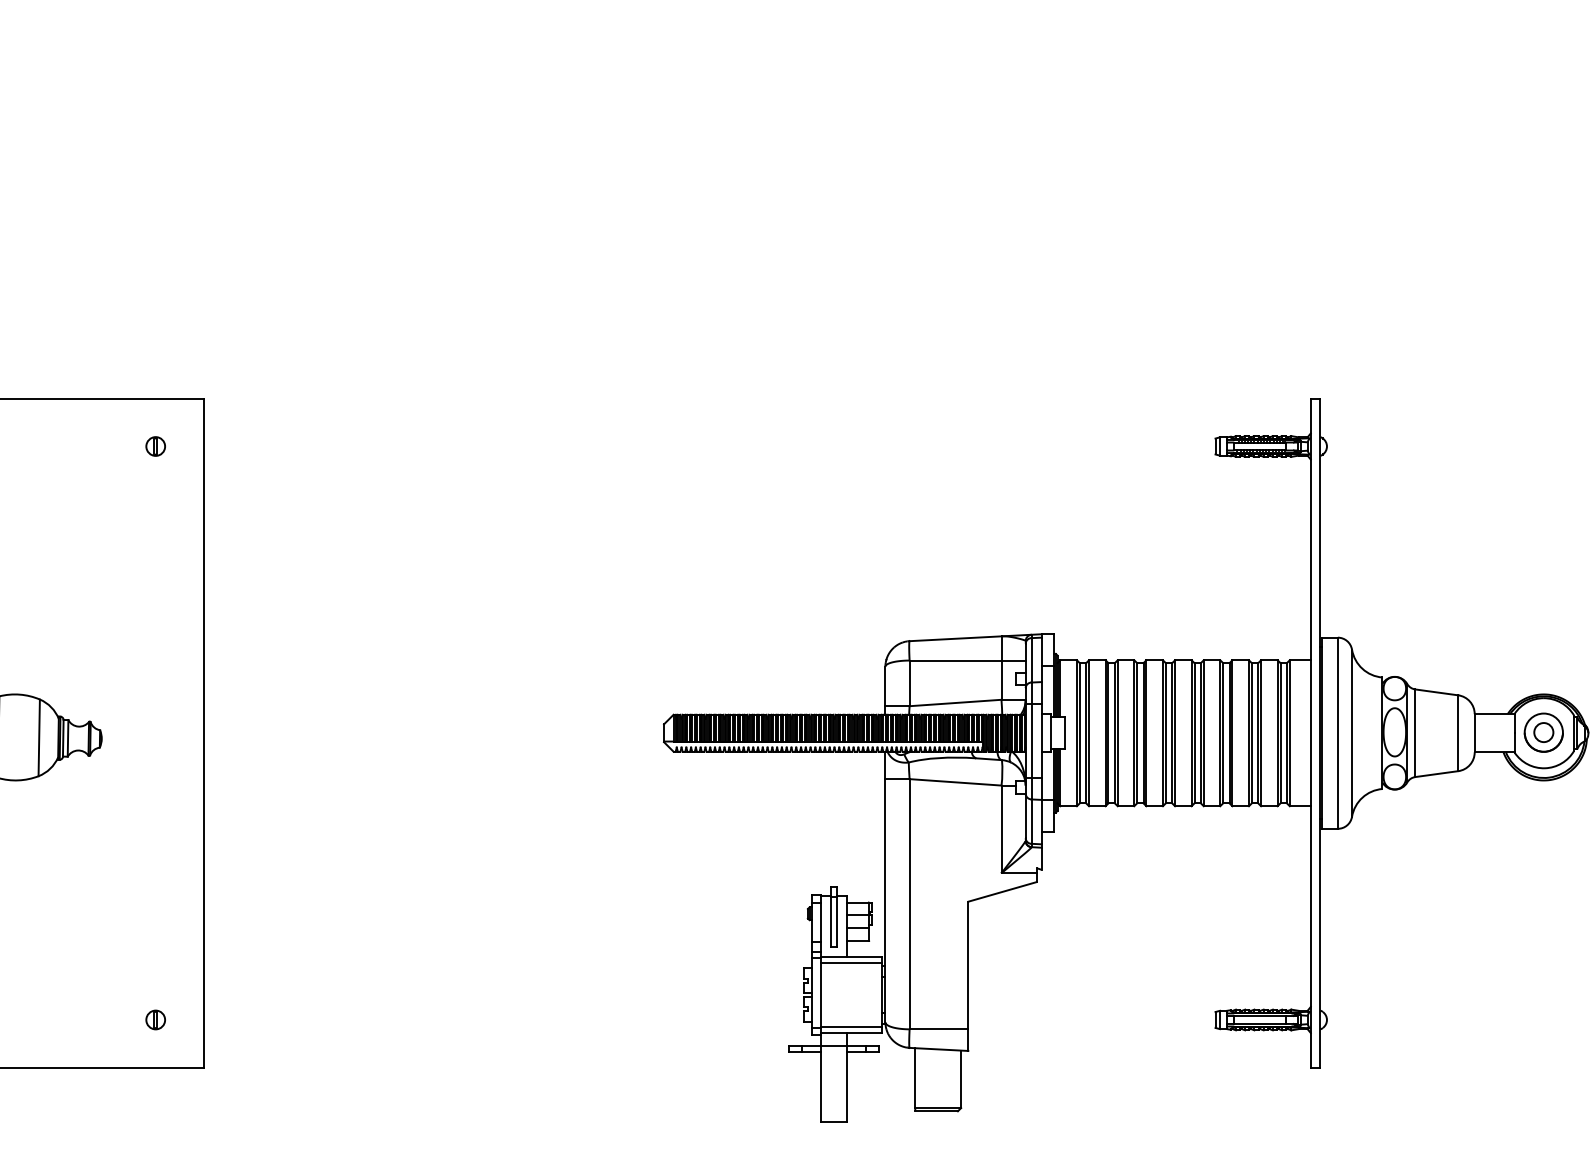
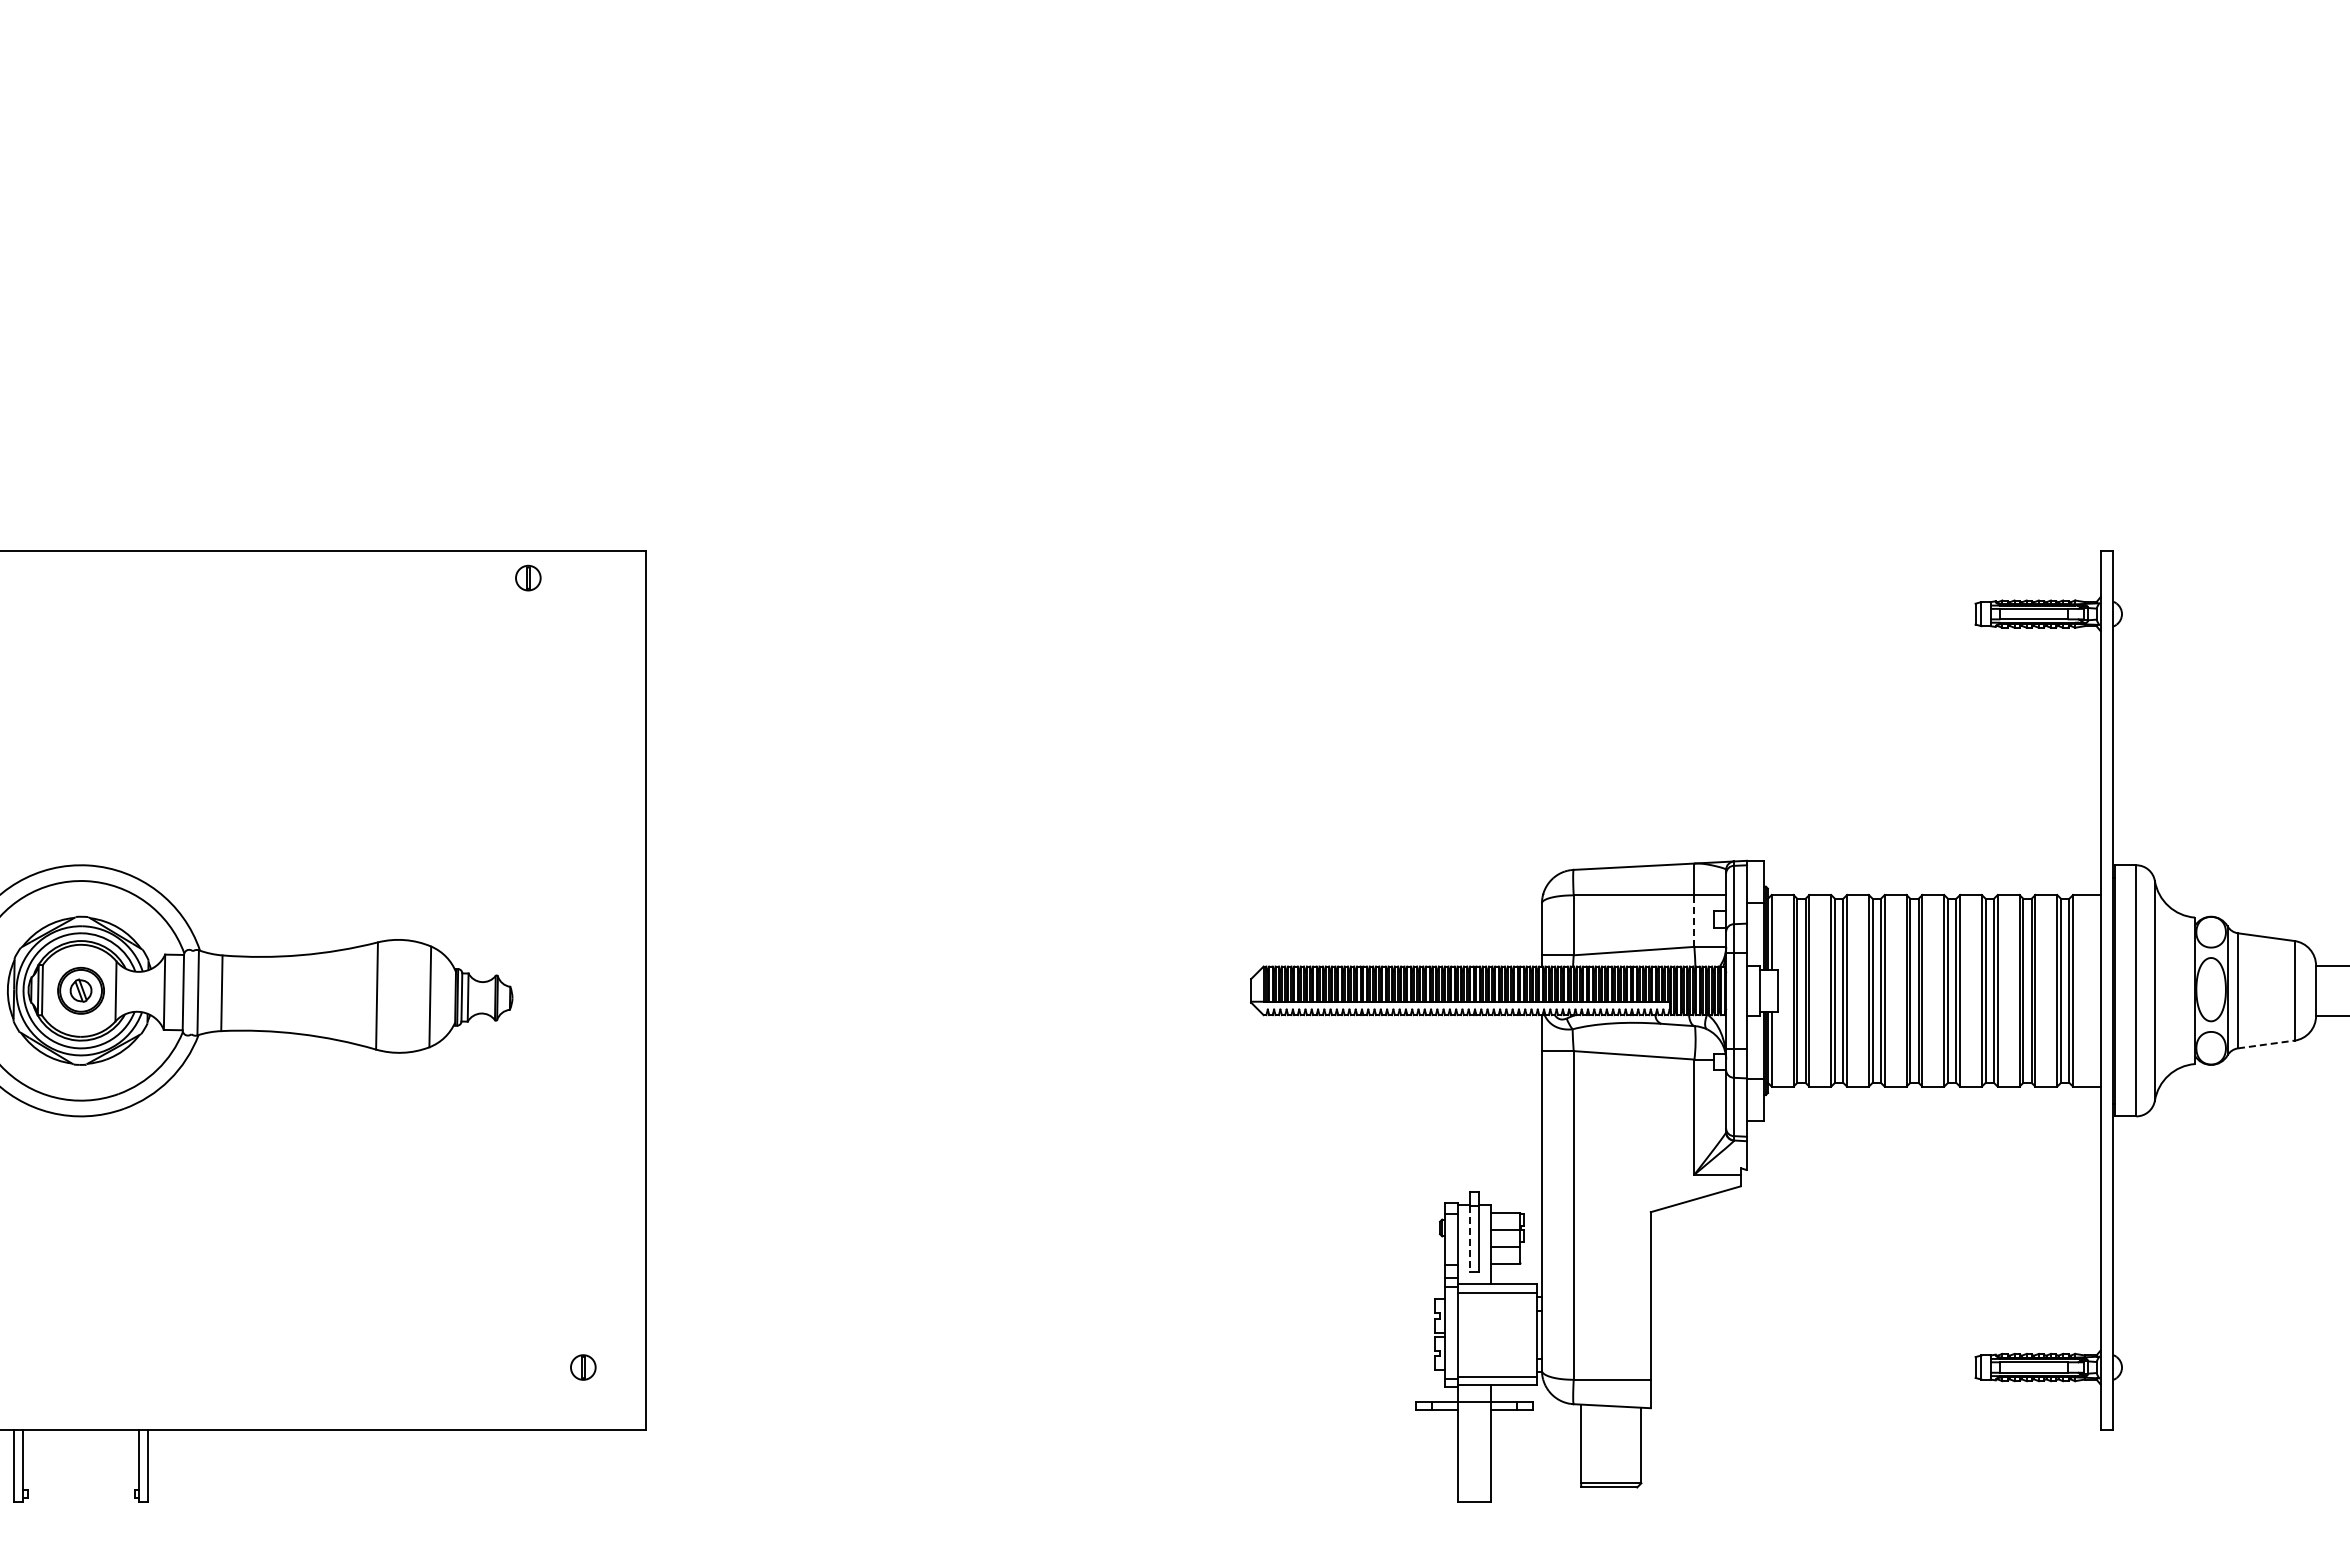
part: (155, 446) -> (528, 577), moved
line: (1001, 680) -> (1694, 921), solid -> dashed
line: (1436, 774) -> (2266, 1044), solid -> dashed
line: (831, 922) -> (1470, 1239), solid -> dashed

